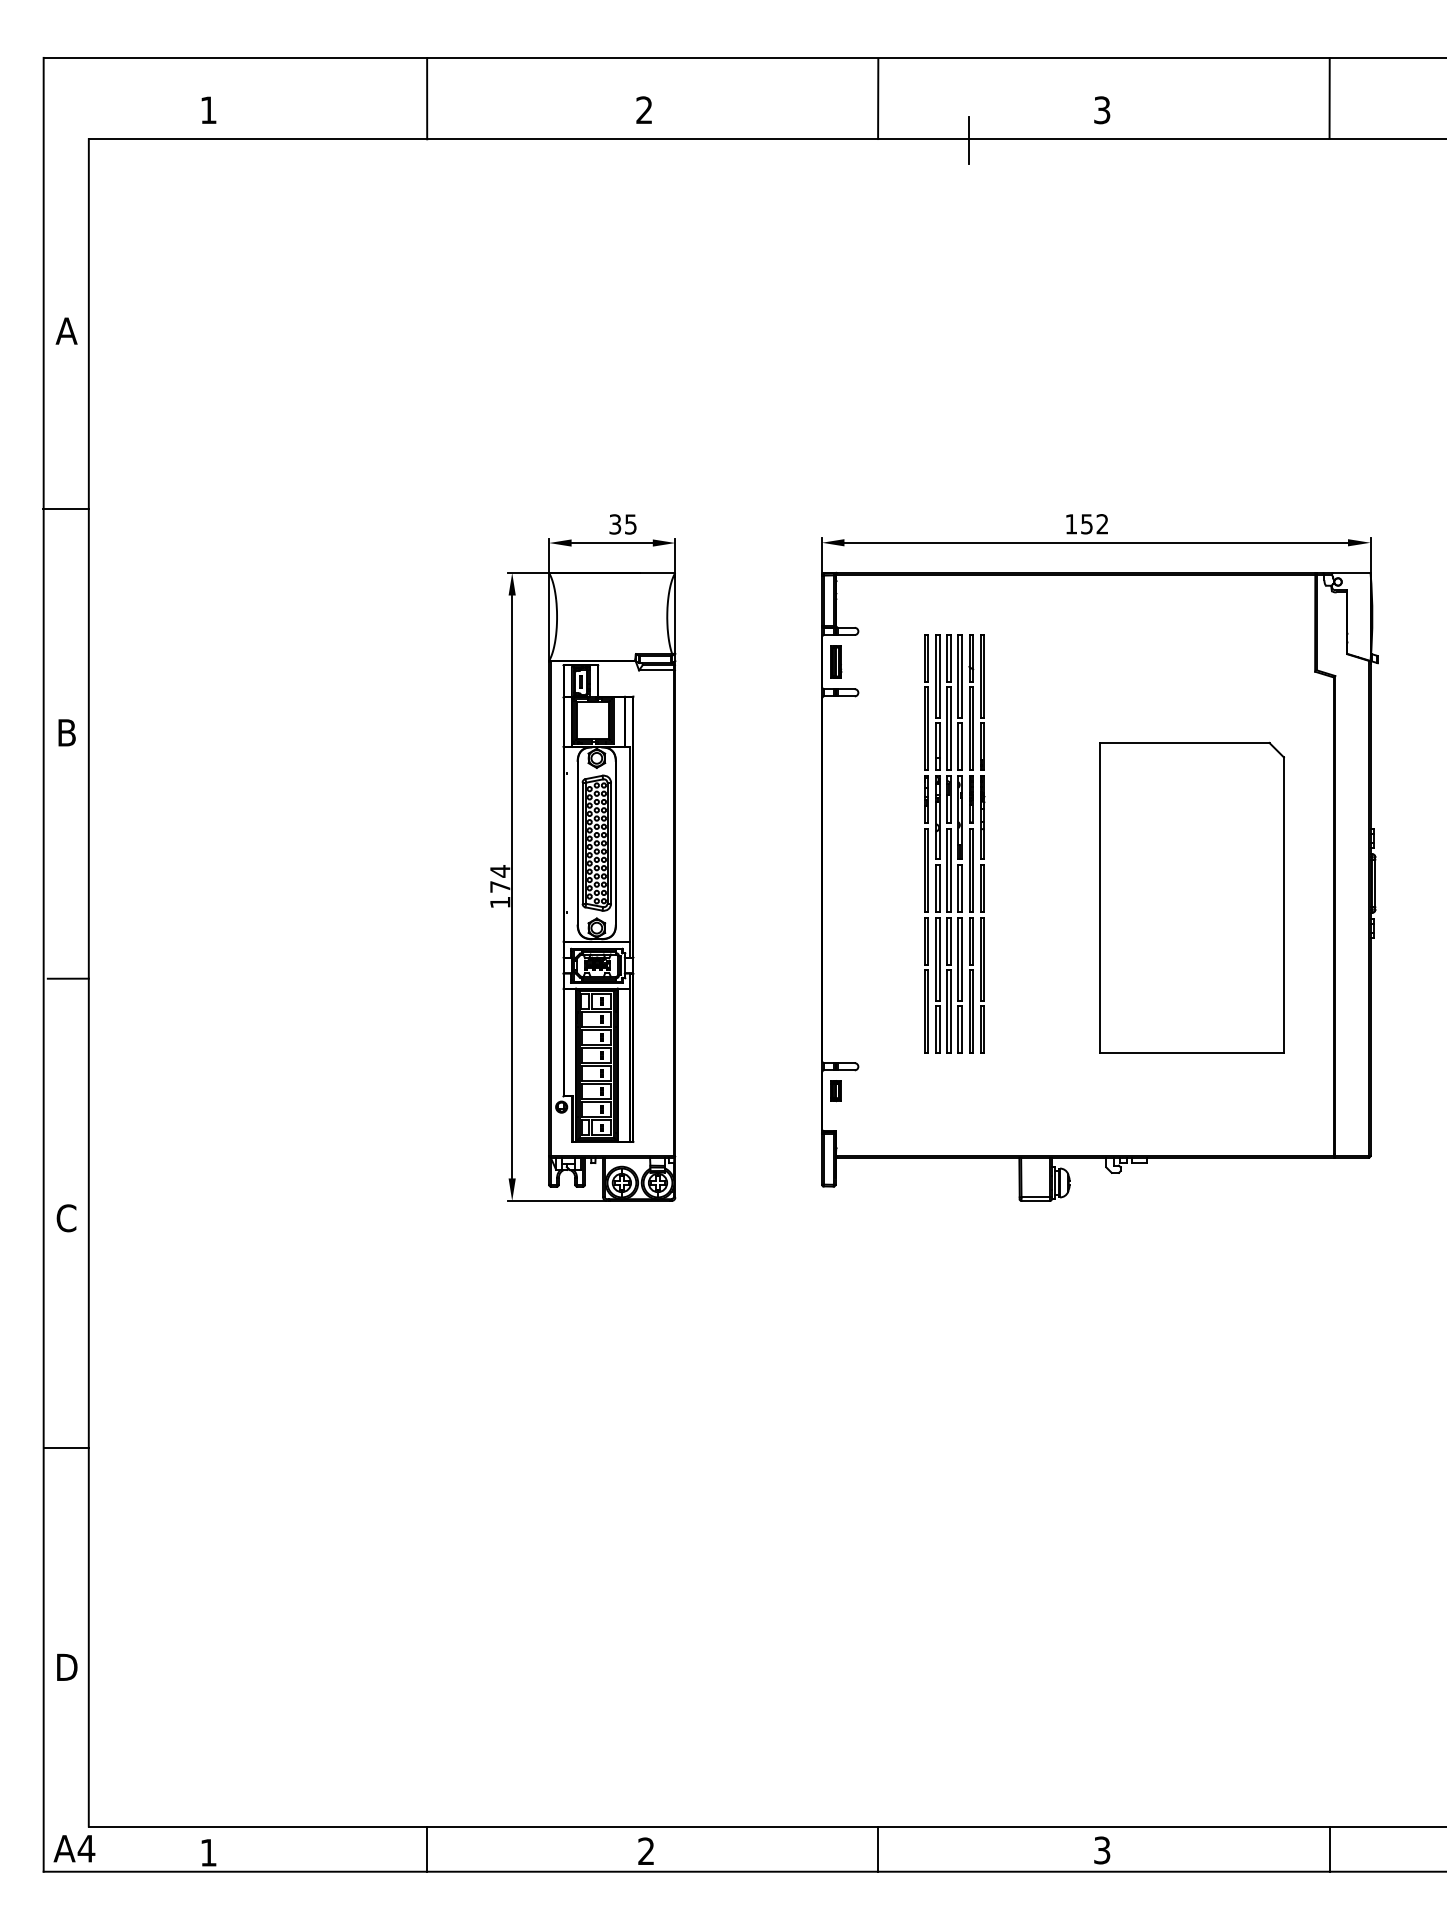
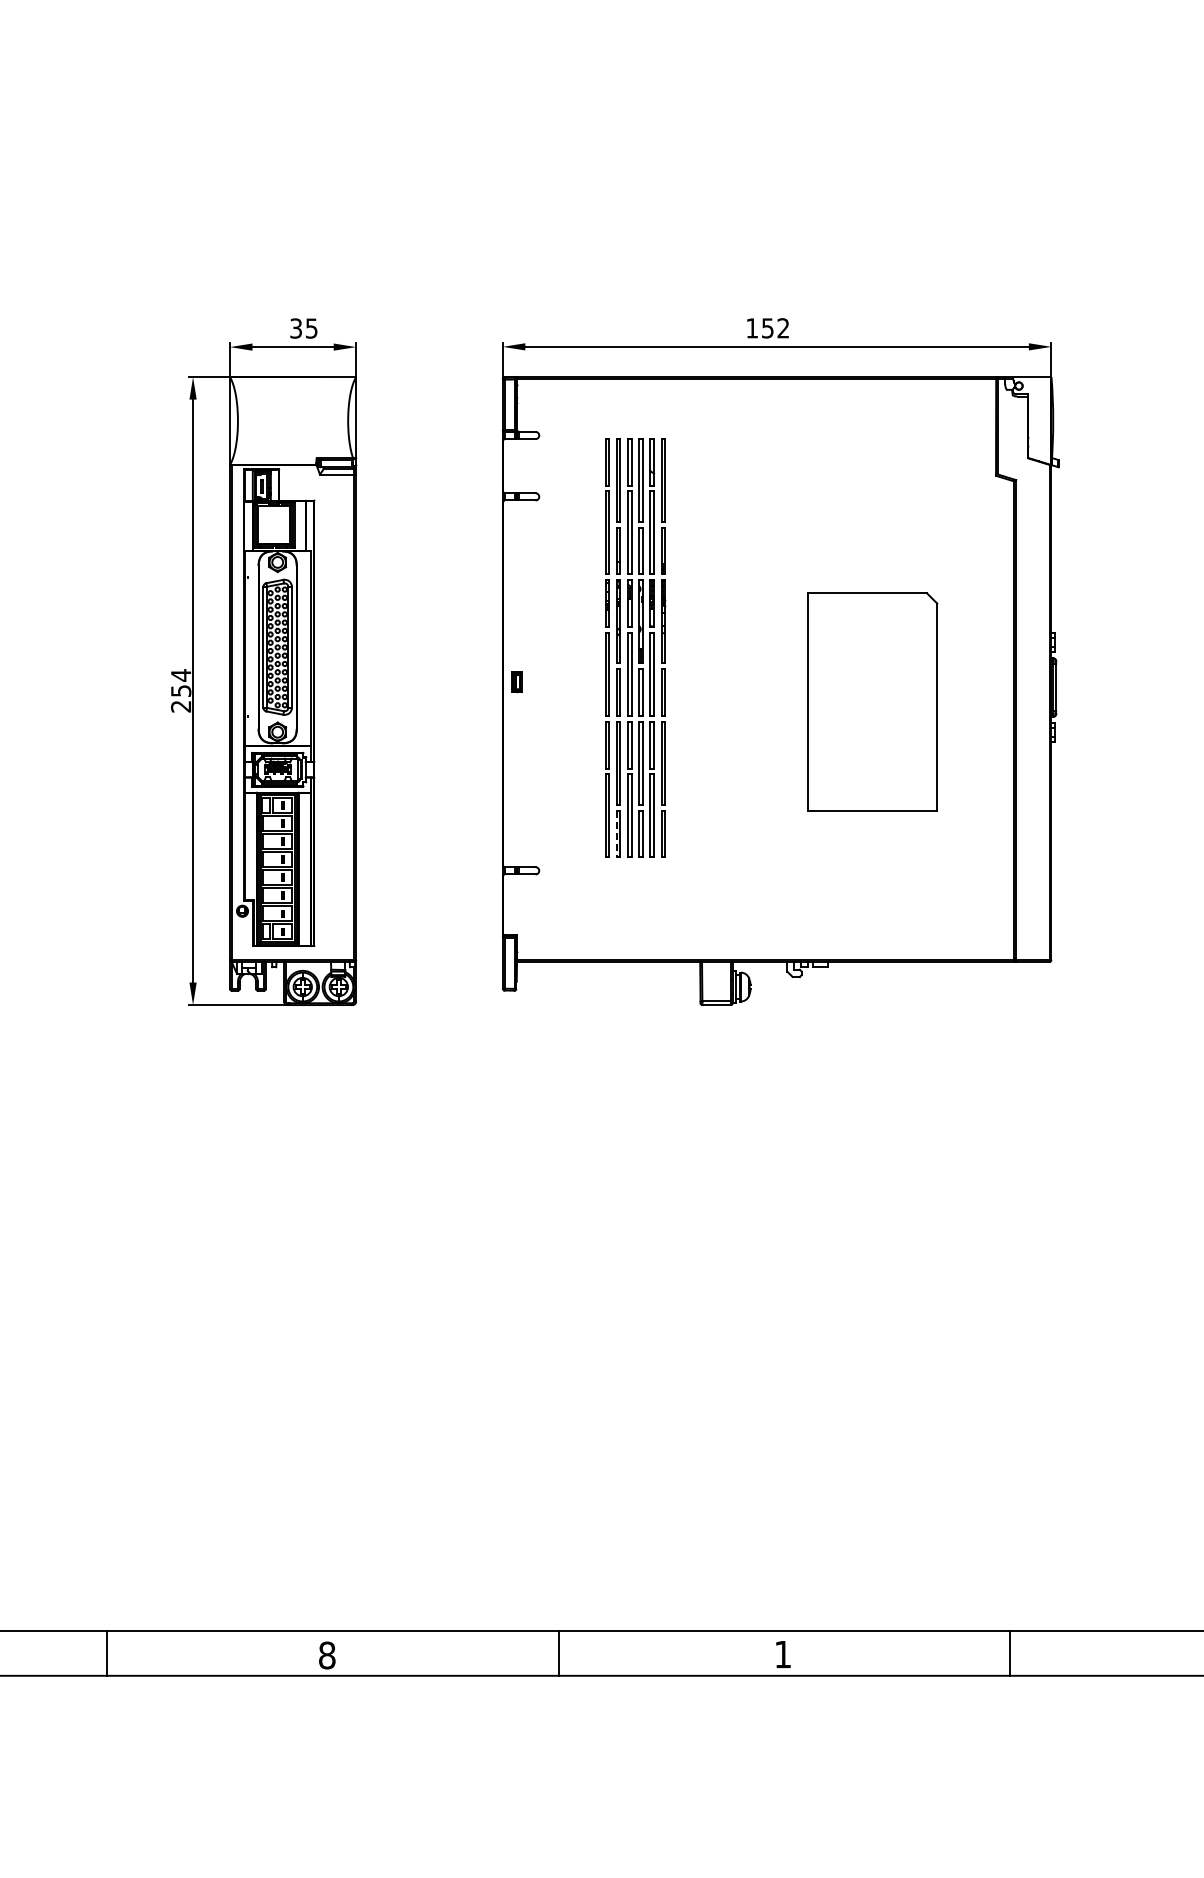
part: (836, 661) -> (517, 465), removed
text: (500, 894) -> (181, 698), 174 -> 254
part: (1191, 897) -> (872, 701), size x0.7
line: (935, 1030) -> (616, 834), solid -> dashed
part: (835, 1091) -> (516, 682), moved
text: (1102, 1850) -> (783, 1654), 3 -> 1
text: (646, 1851) -> (327, 1655), 2 -> 8

